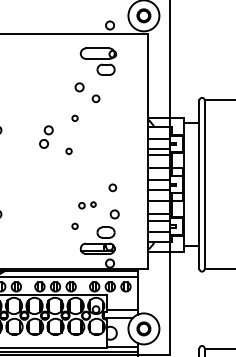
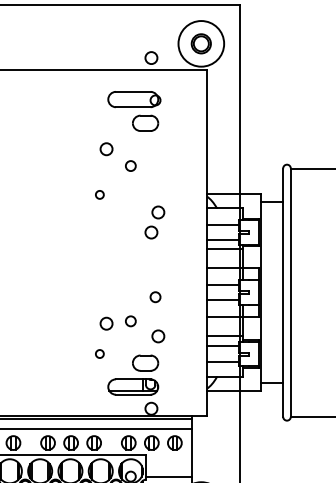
part: (46, 136) -> (155, 221), moved
circle: (68, 150) -> (90, 242), removed
part: (87, 205) -> (118, 323), size x1.43

